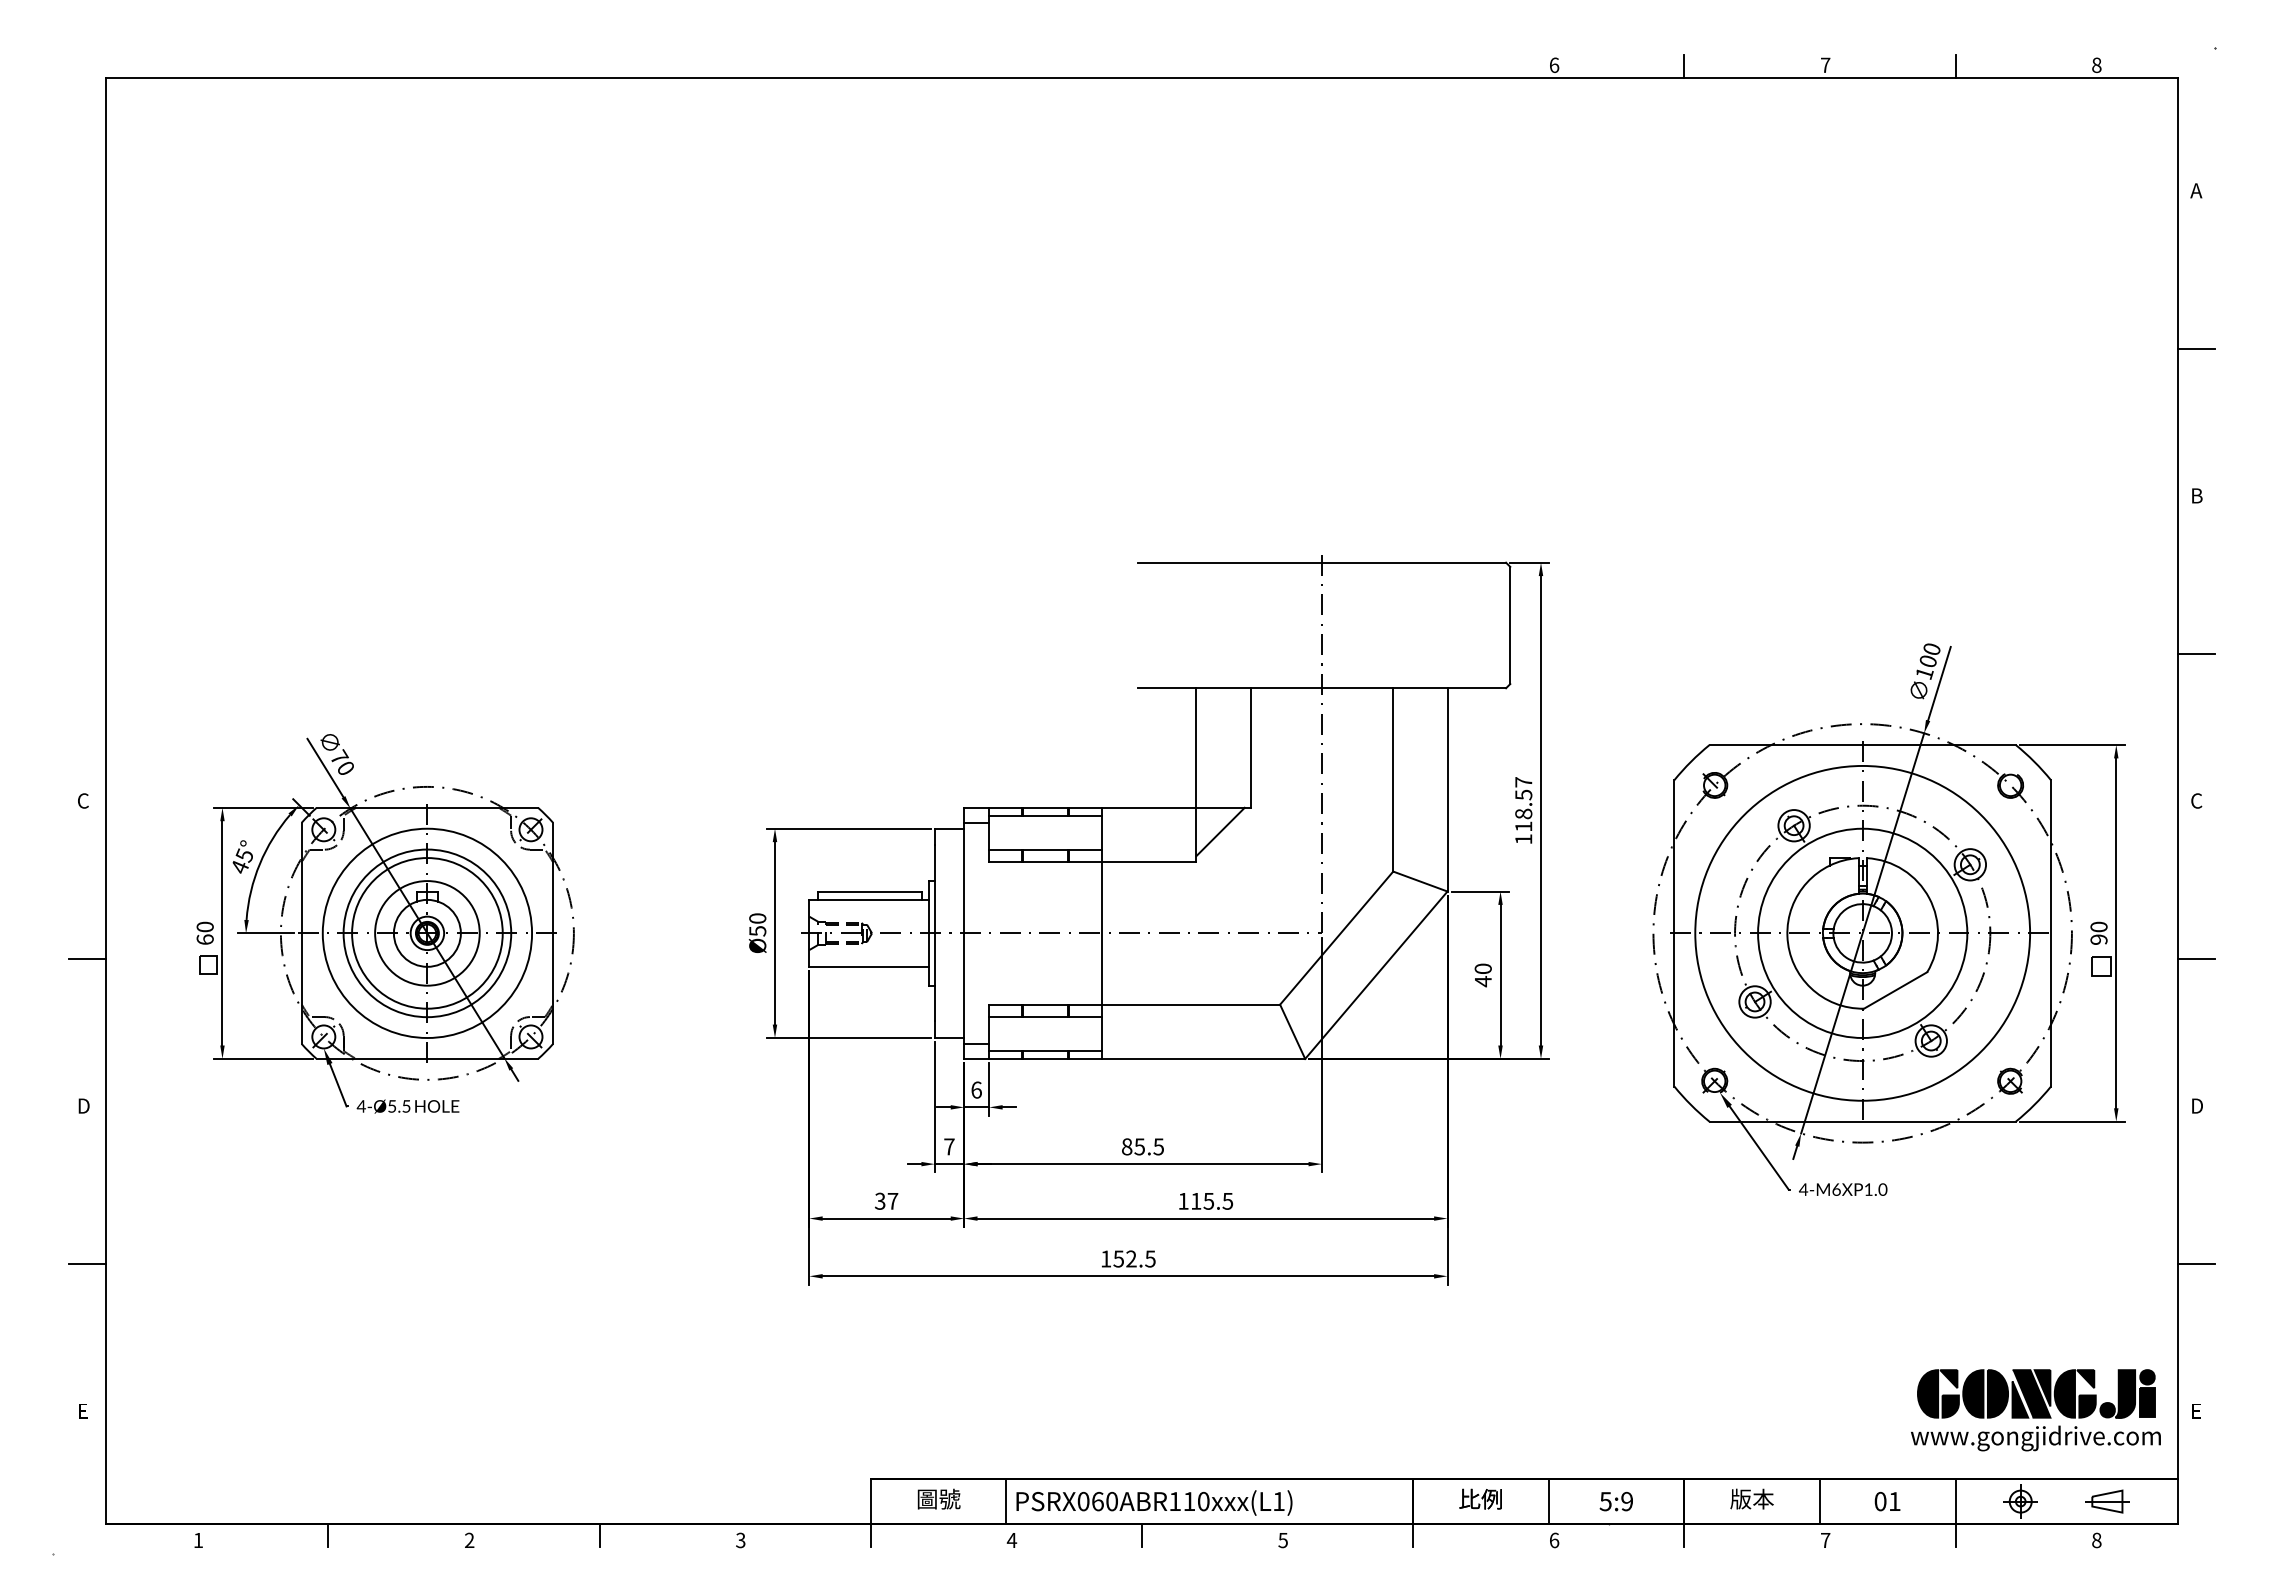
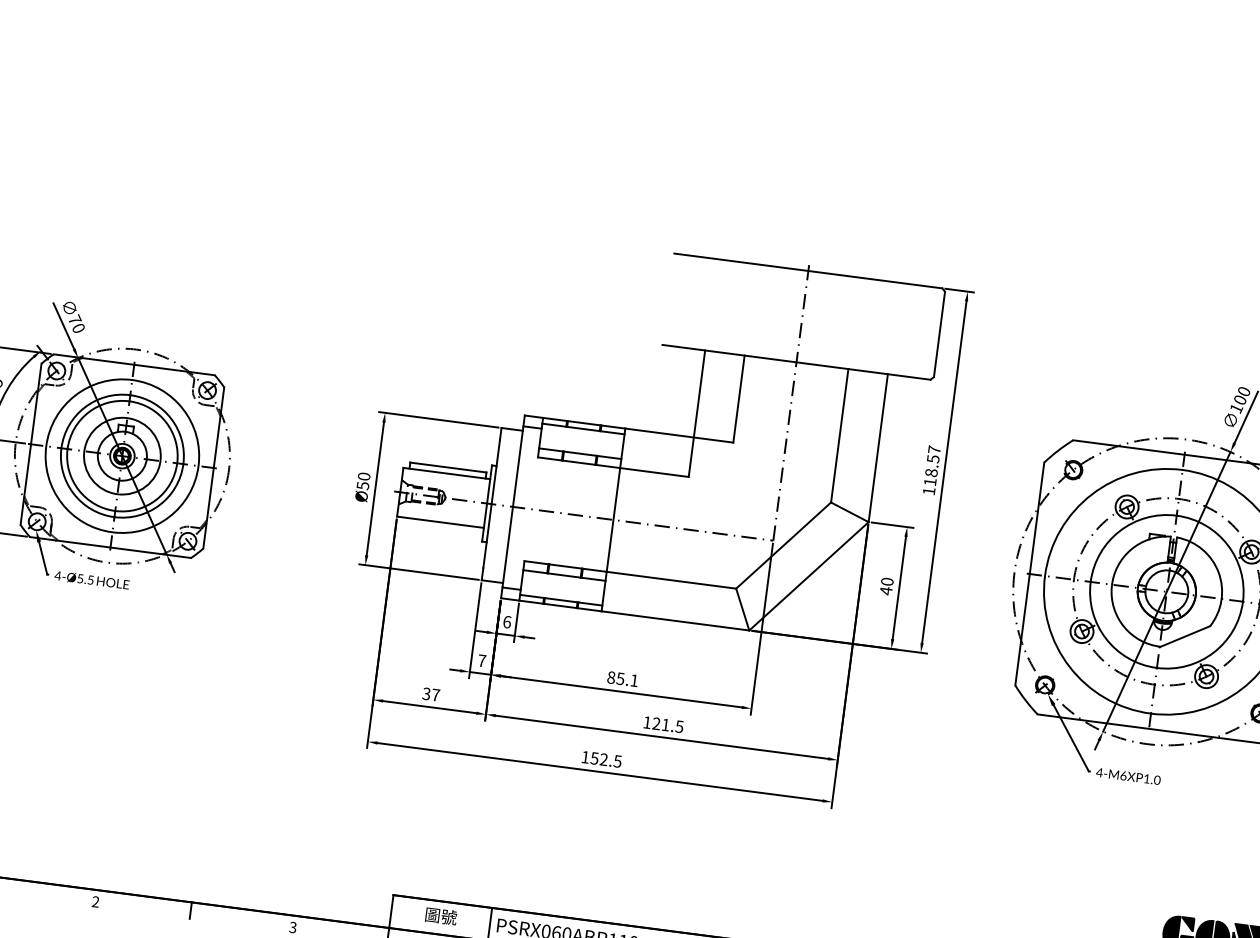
line: (1220, 831) -> (709, 457), removed
text: (1158, 1146) -> (634, 680), 85.5 -> 85.1
text: (1202, 1200) -> (661, 723), 115.5 -> 121.5

